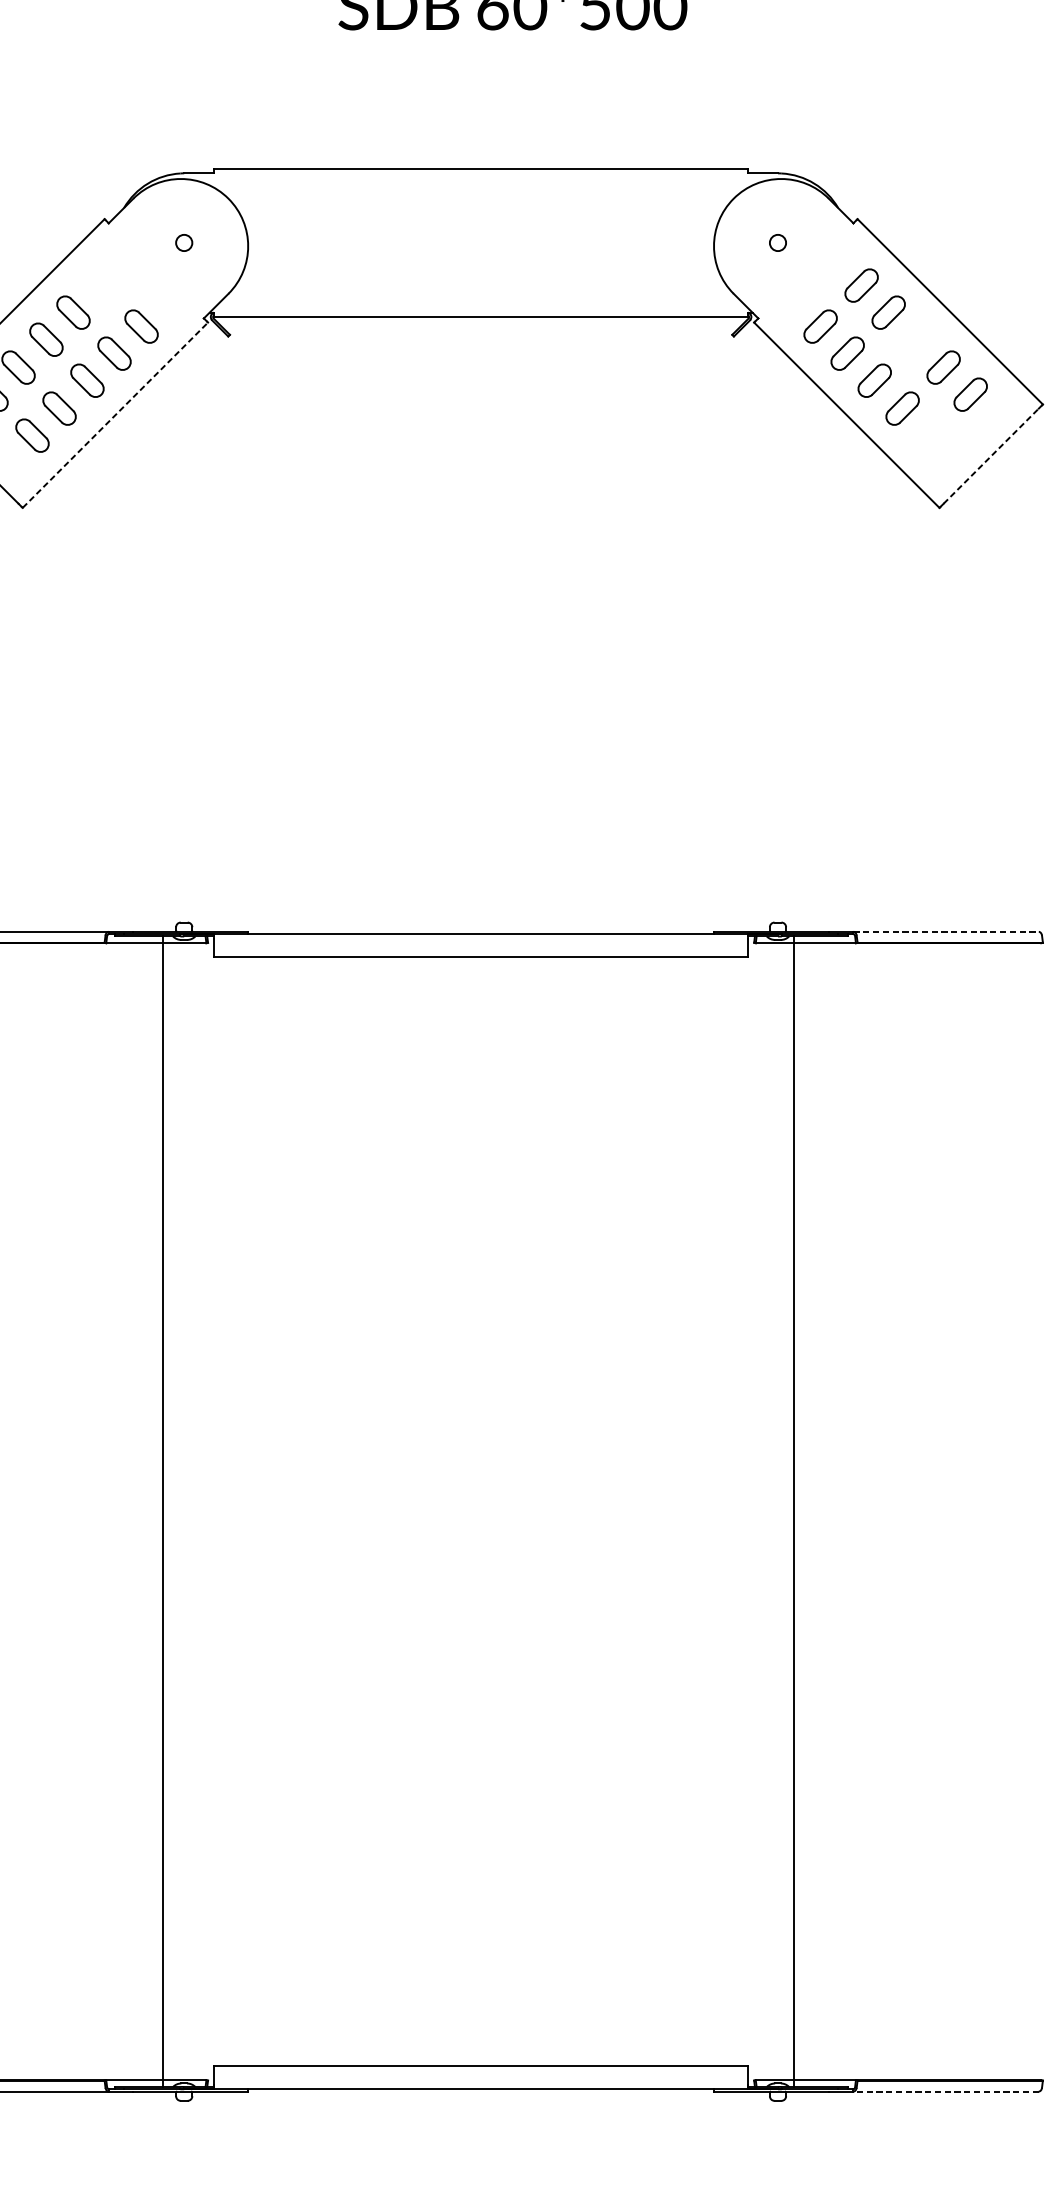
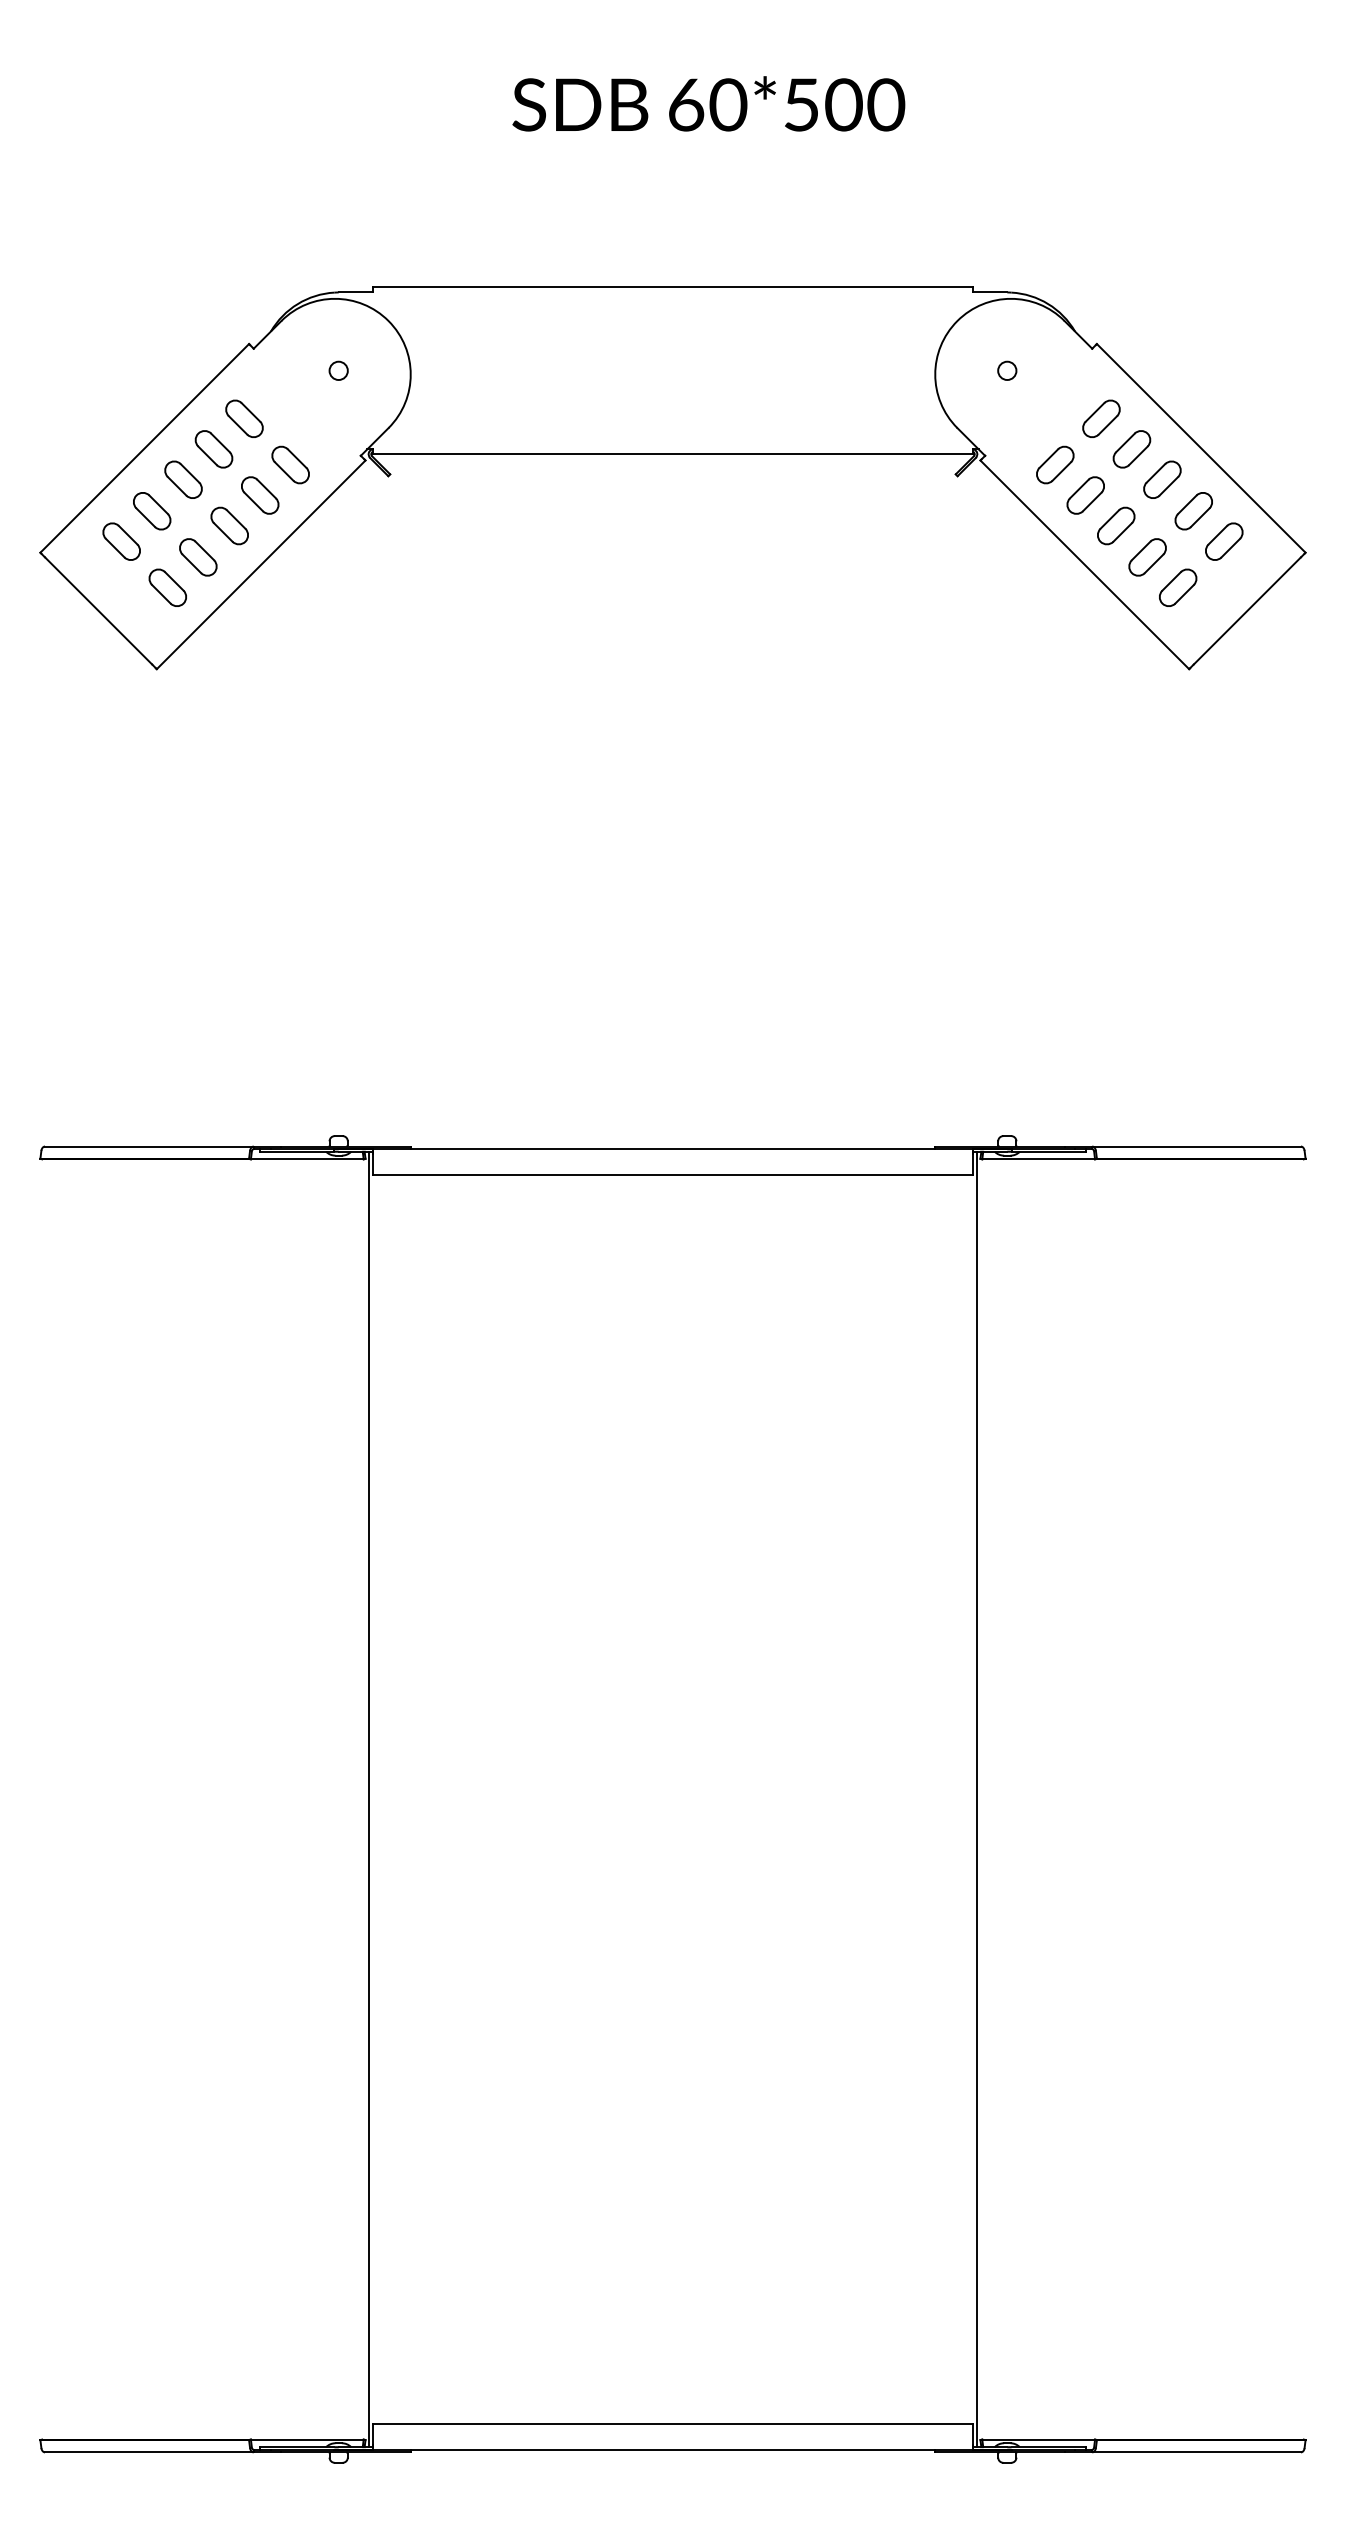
part: (100, 285) -> (244, 418), added
part: (915, 339) -> (1162, 479), added
line: (115, 414) -> (261, 564), dashed -> solid
part: (930, 435) -> (1178, 587), added
line: (991, 455) -> (1247, 610), dashed -> solid
line: (946, 931) -> (1197, 1146), dashed -> solid
line: (162, 1511) -> (368, 1799), moved
line: (794, 1511) -> (977, 1799), moved
line: (946, 2091) -> (1196, 2452), dashed -> solid

